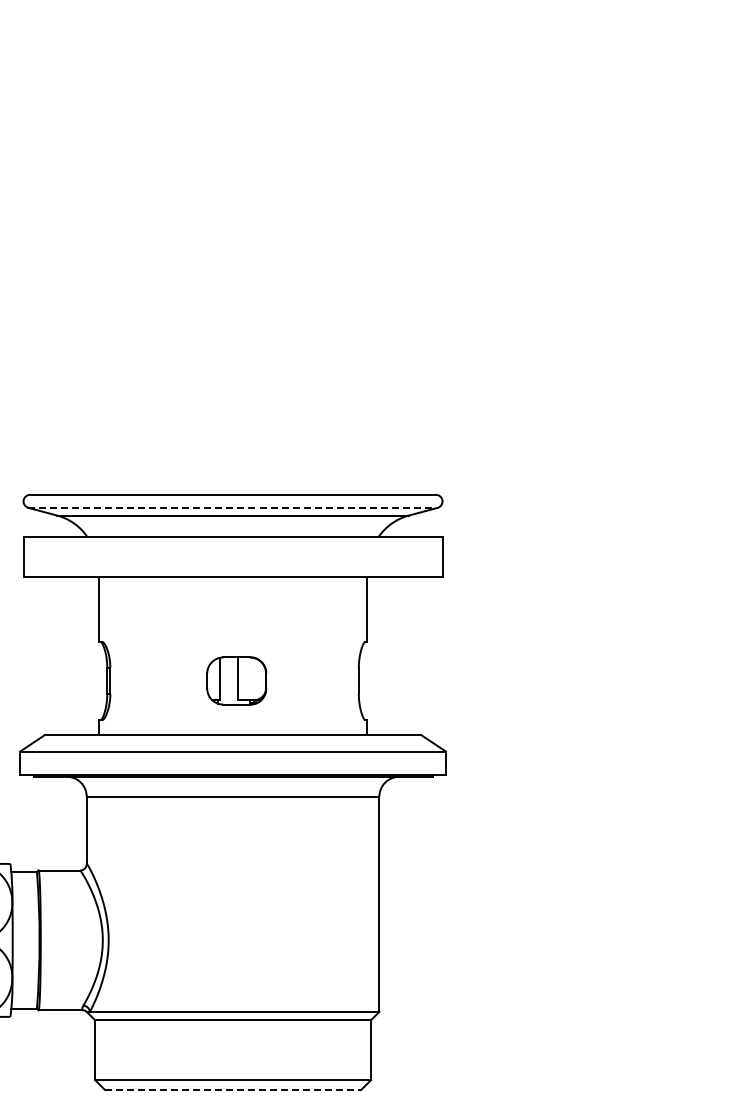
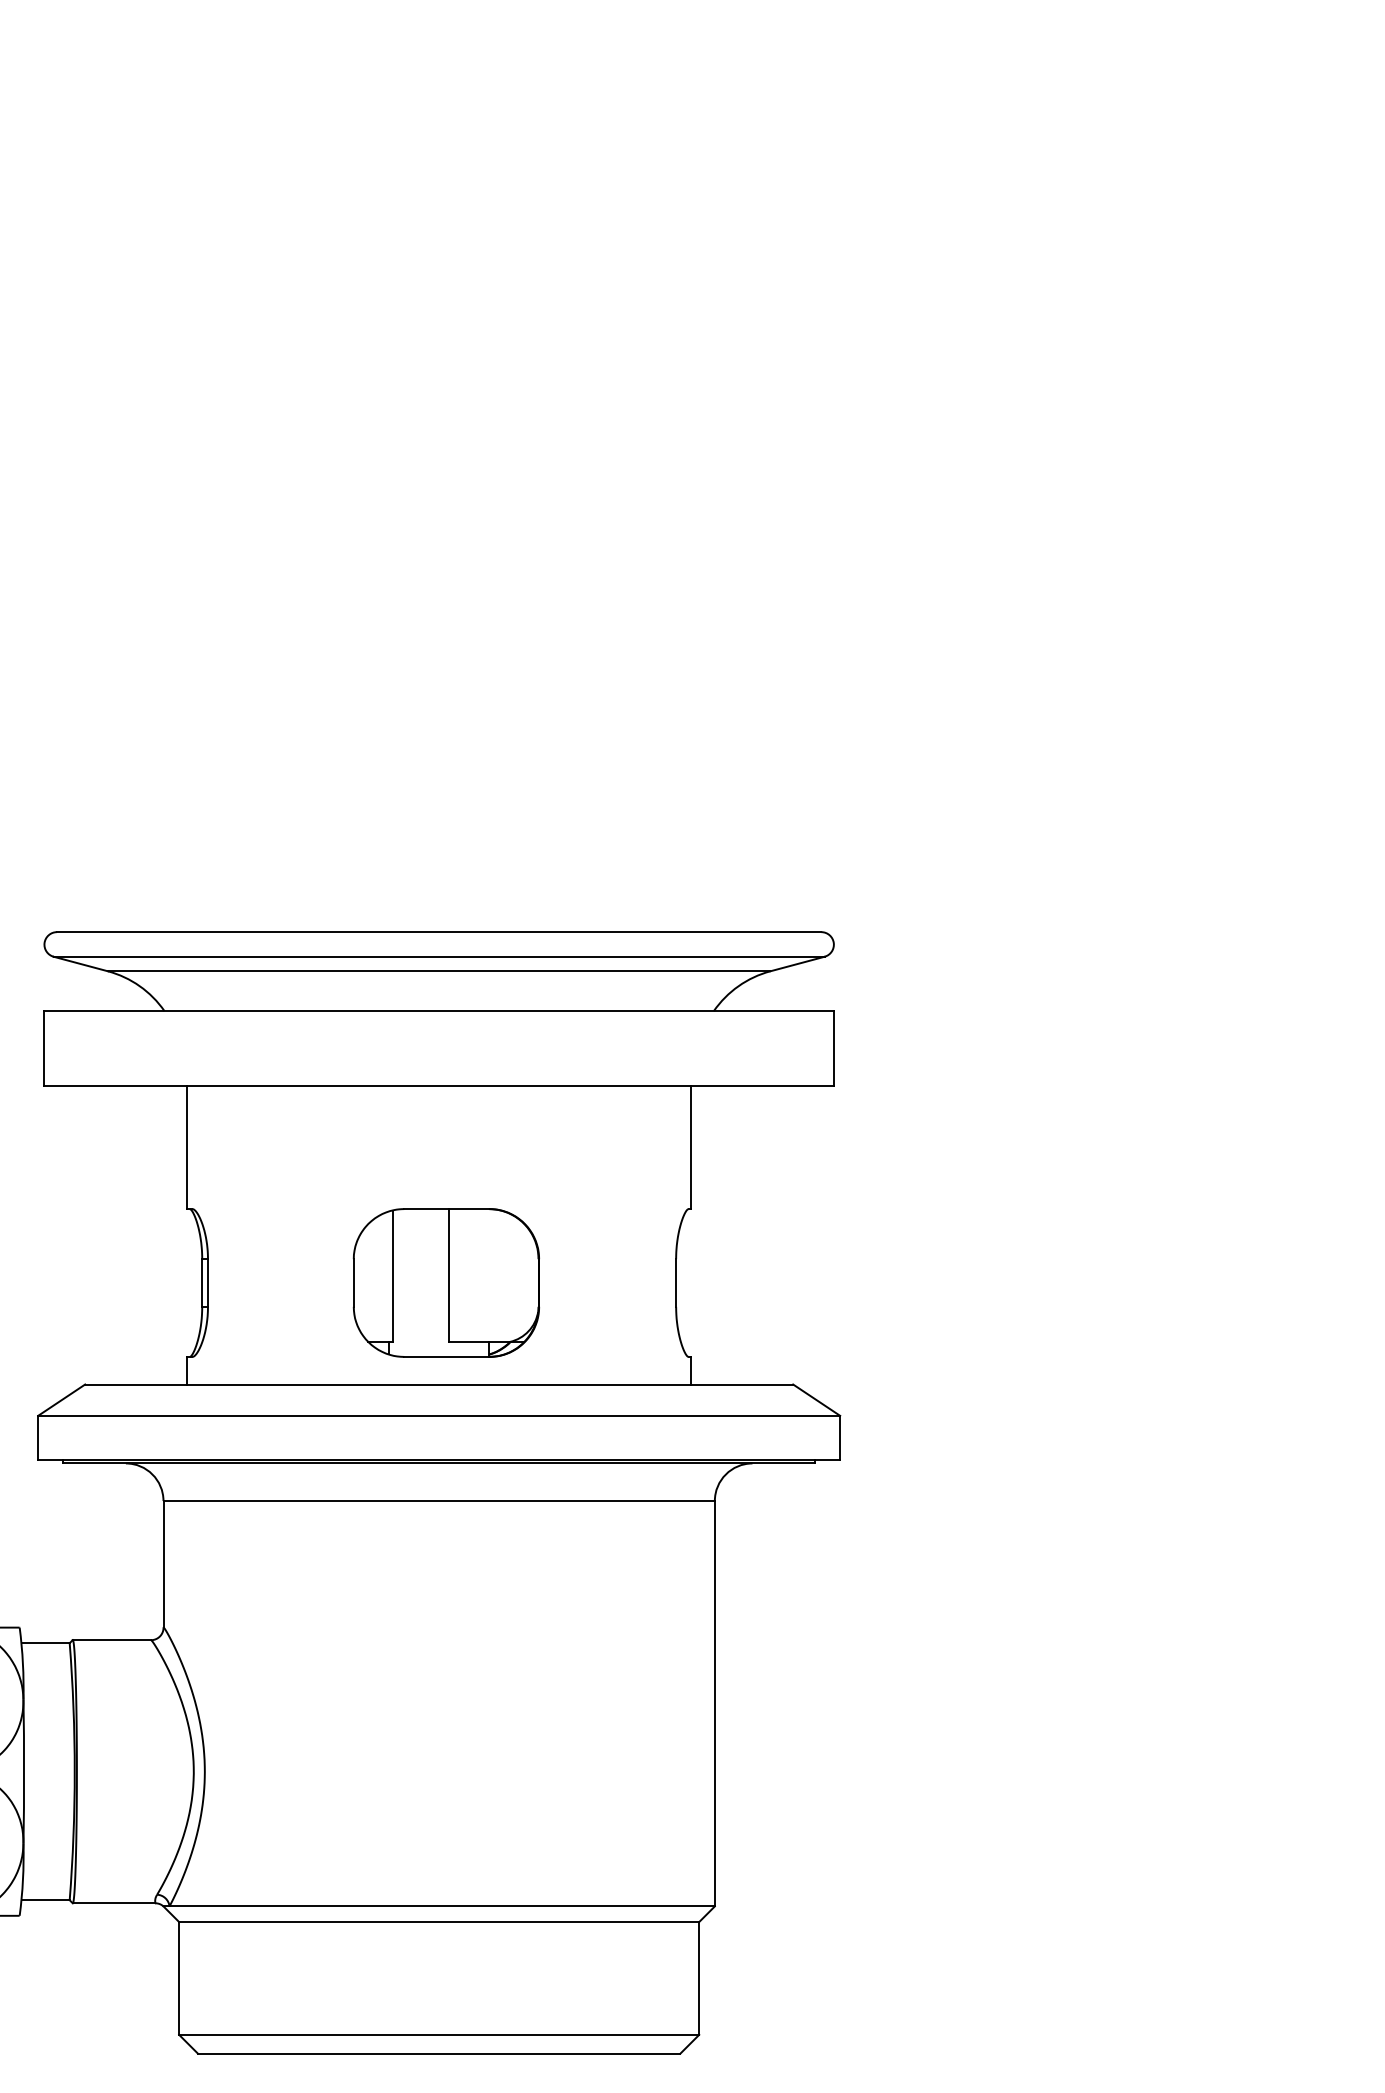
line: (233, 507) -> (440, 956), dashed -> solid
part: (236, 680) -> (445, 1282), size x1.67
line: (233, 1090) -> (440, 2054), dashed -> solid

